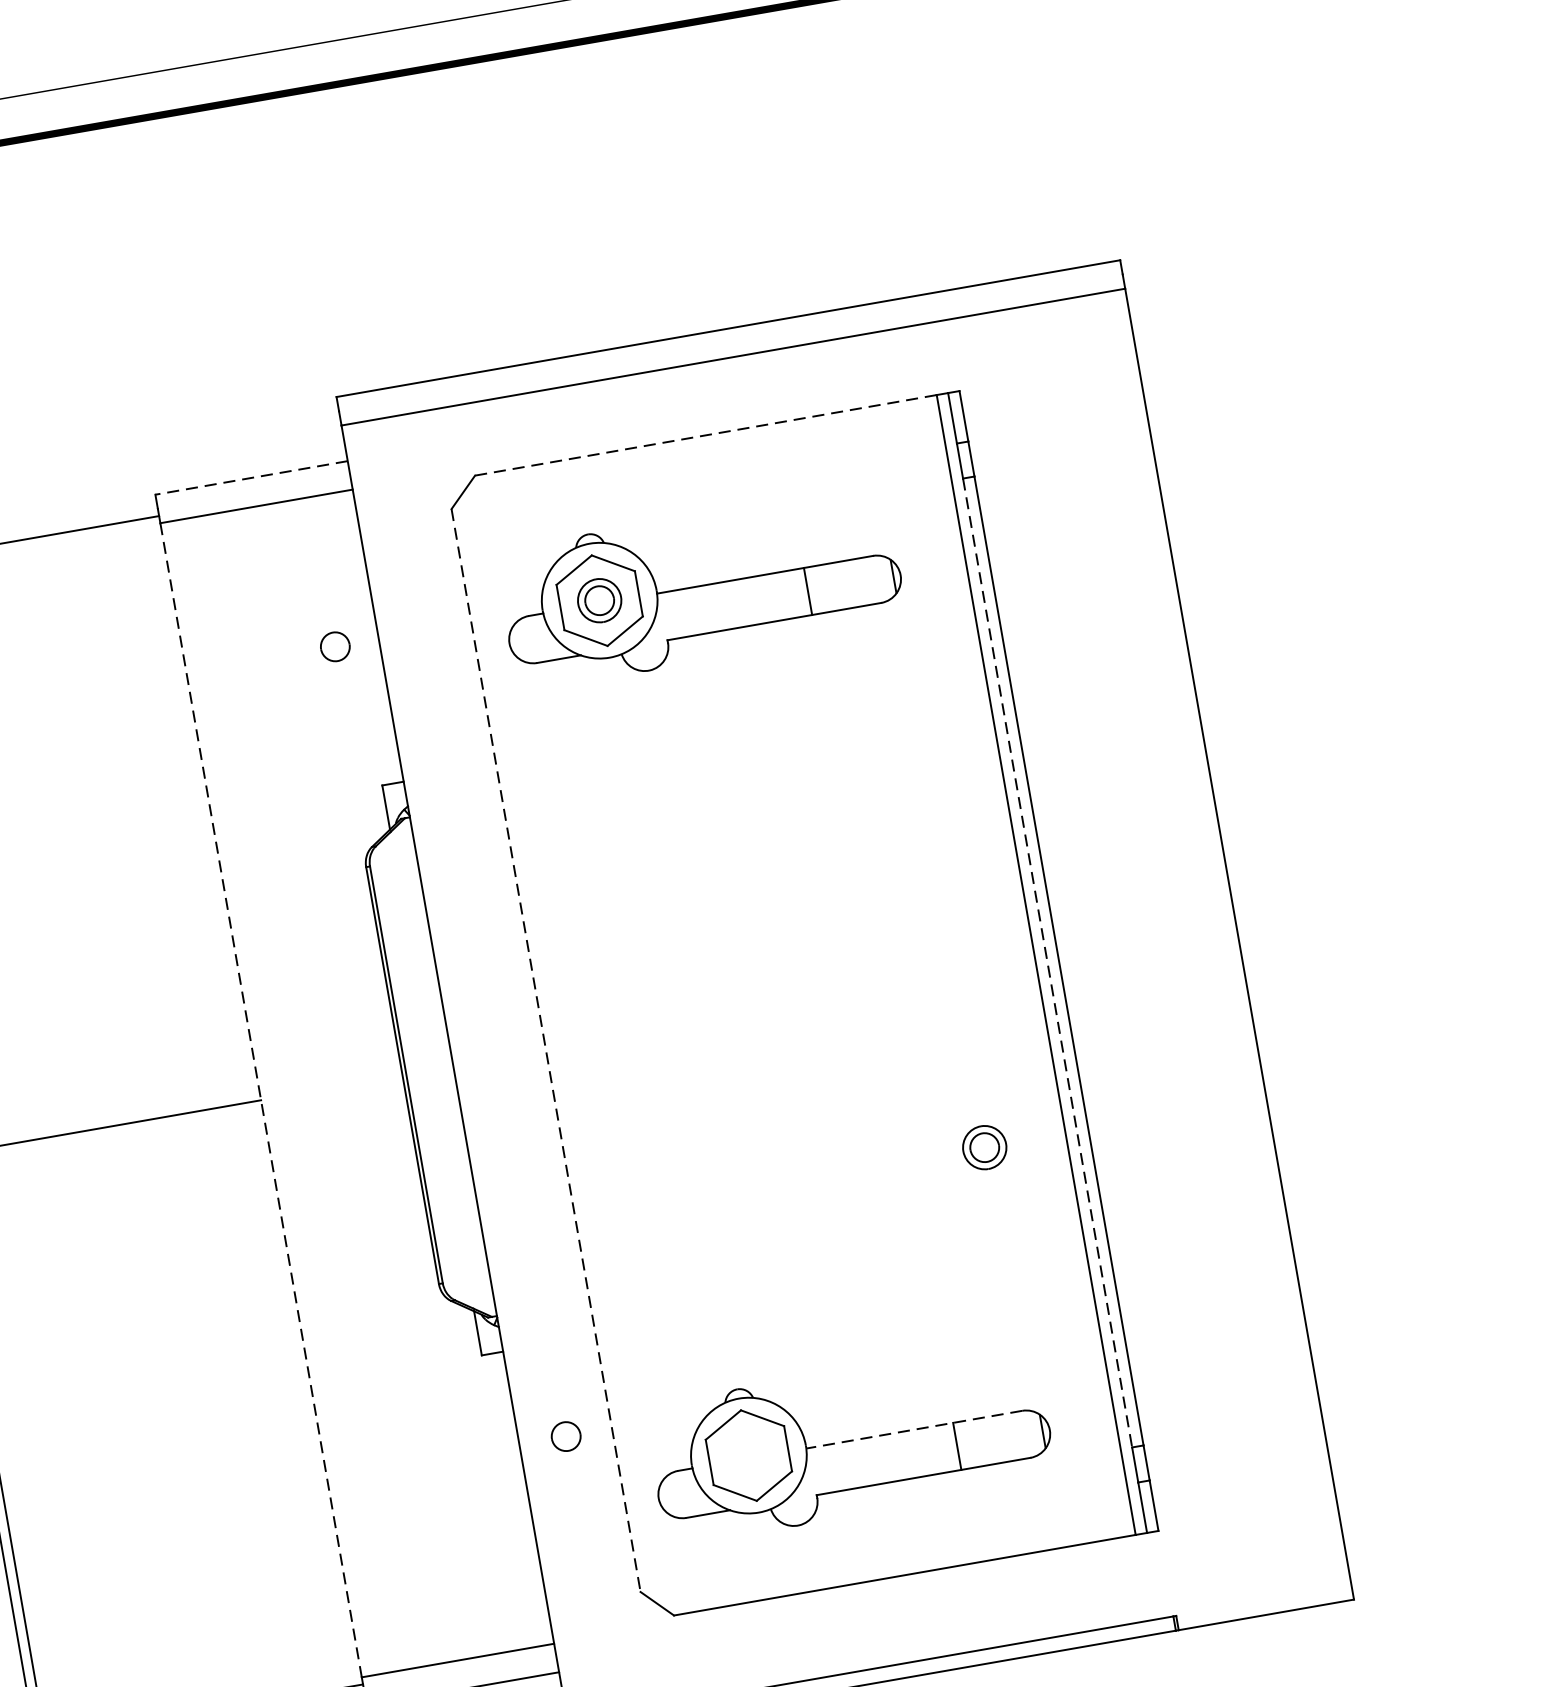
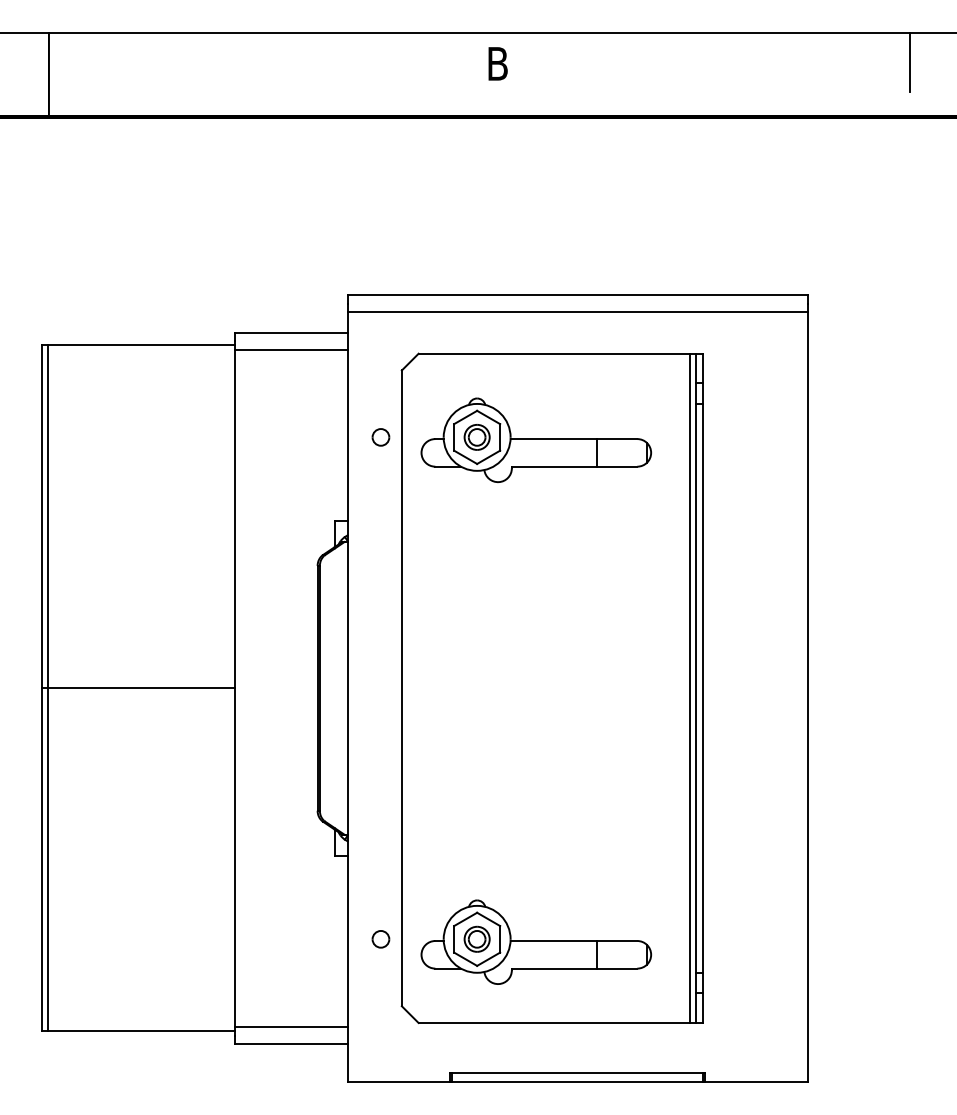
line: (706, 434) -> (554, 353), dashed -> solid
line: (250, 477) -> (290, 332), dashed -> solid
part: (334, 647) -> (380, 437), moved
line: (1047, 963) -> (696, 688), dashed -> solid
line: (545, 1050) -> (401, 688), dashed -> solid
line: (261, 1100) -> (234, 688), dashed -> solid
part: (983, 1146) -> (476, 938), moved
line: (913, 1430) -> (573, 941), dashed -> solid
part: (565, 1437) -> (380, 939), moved

